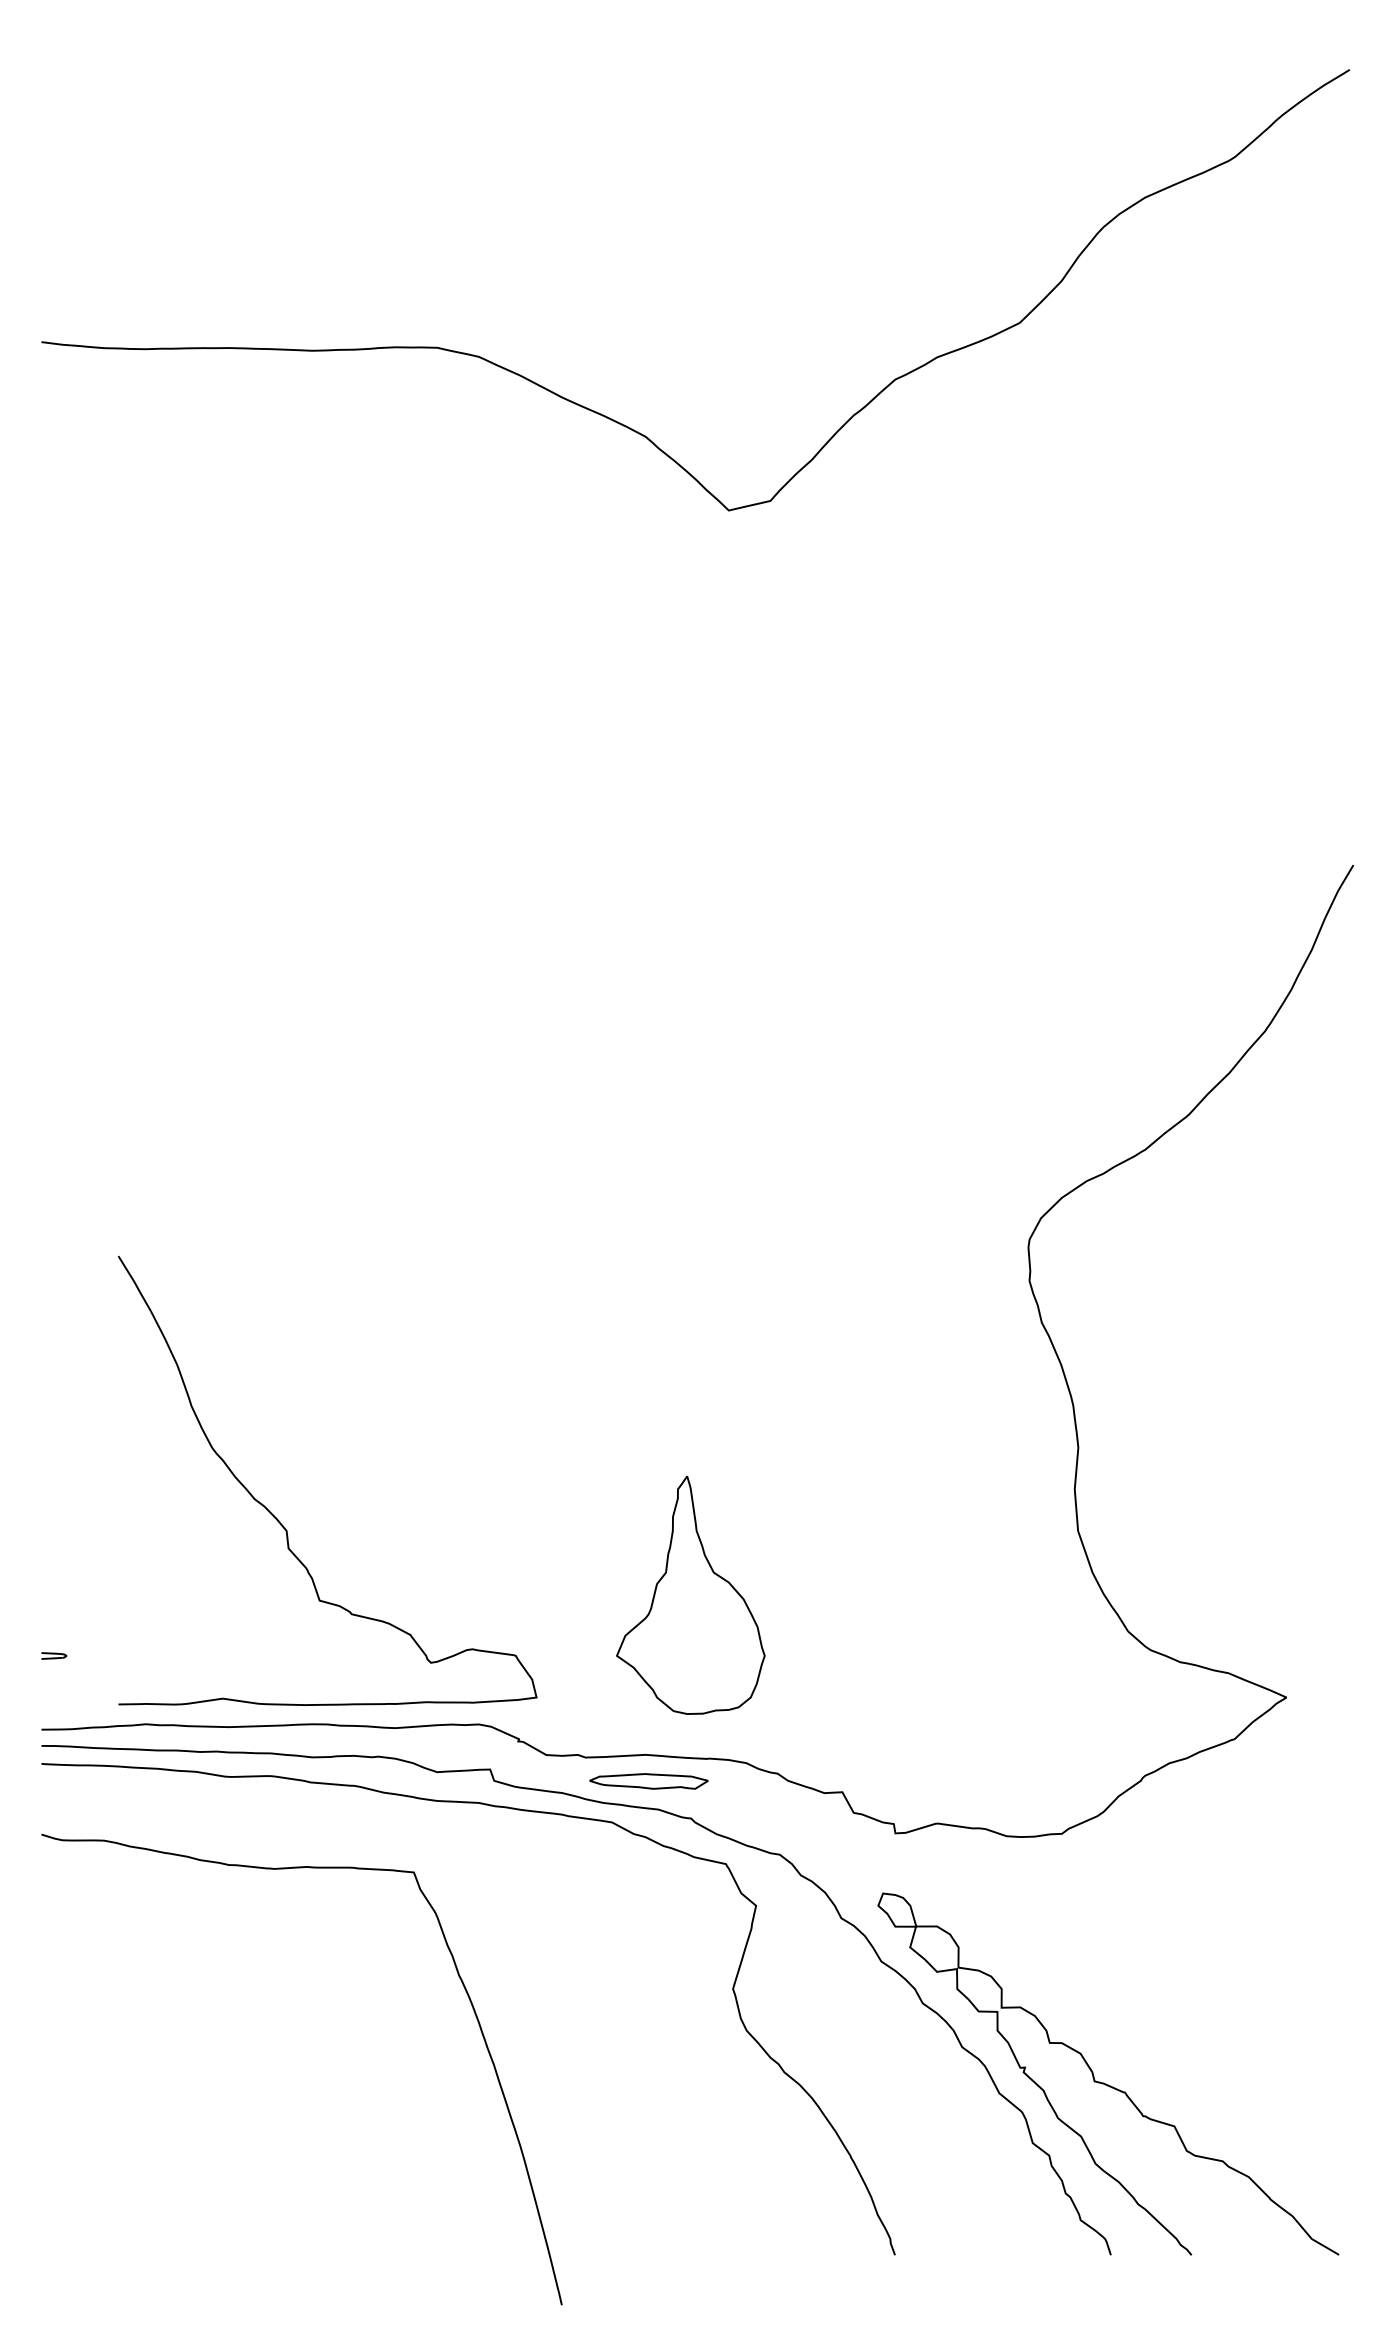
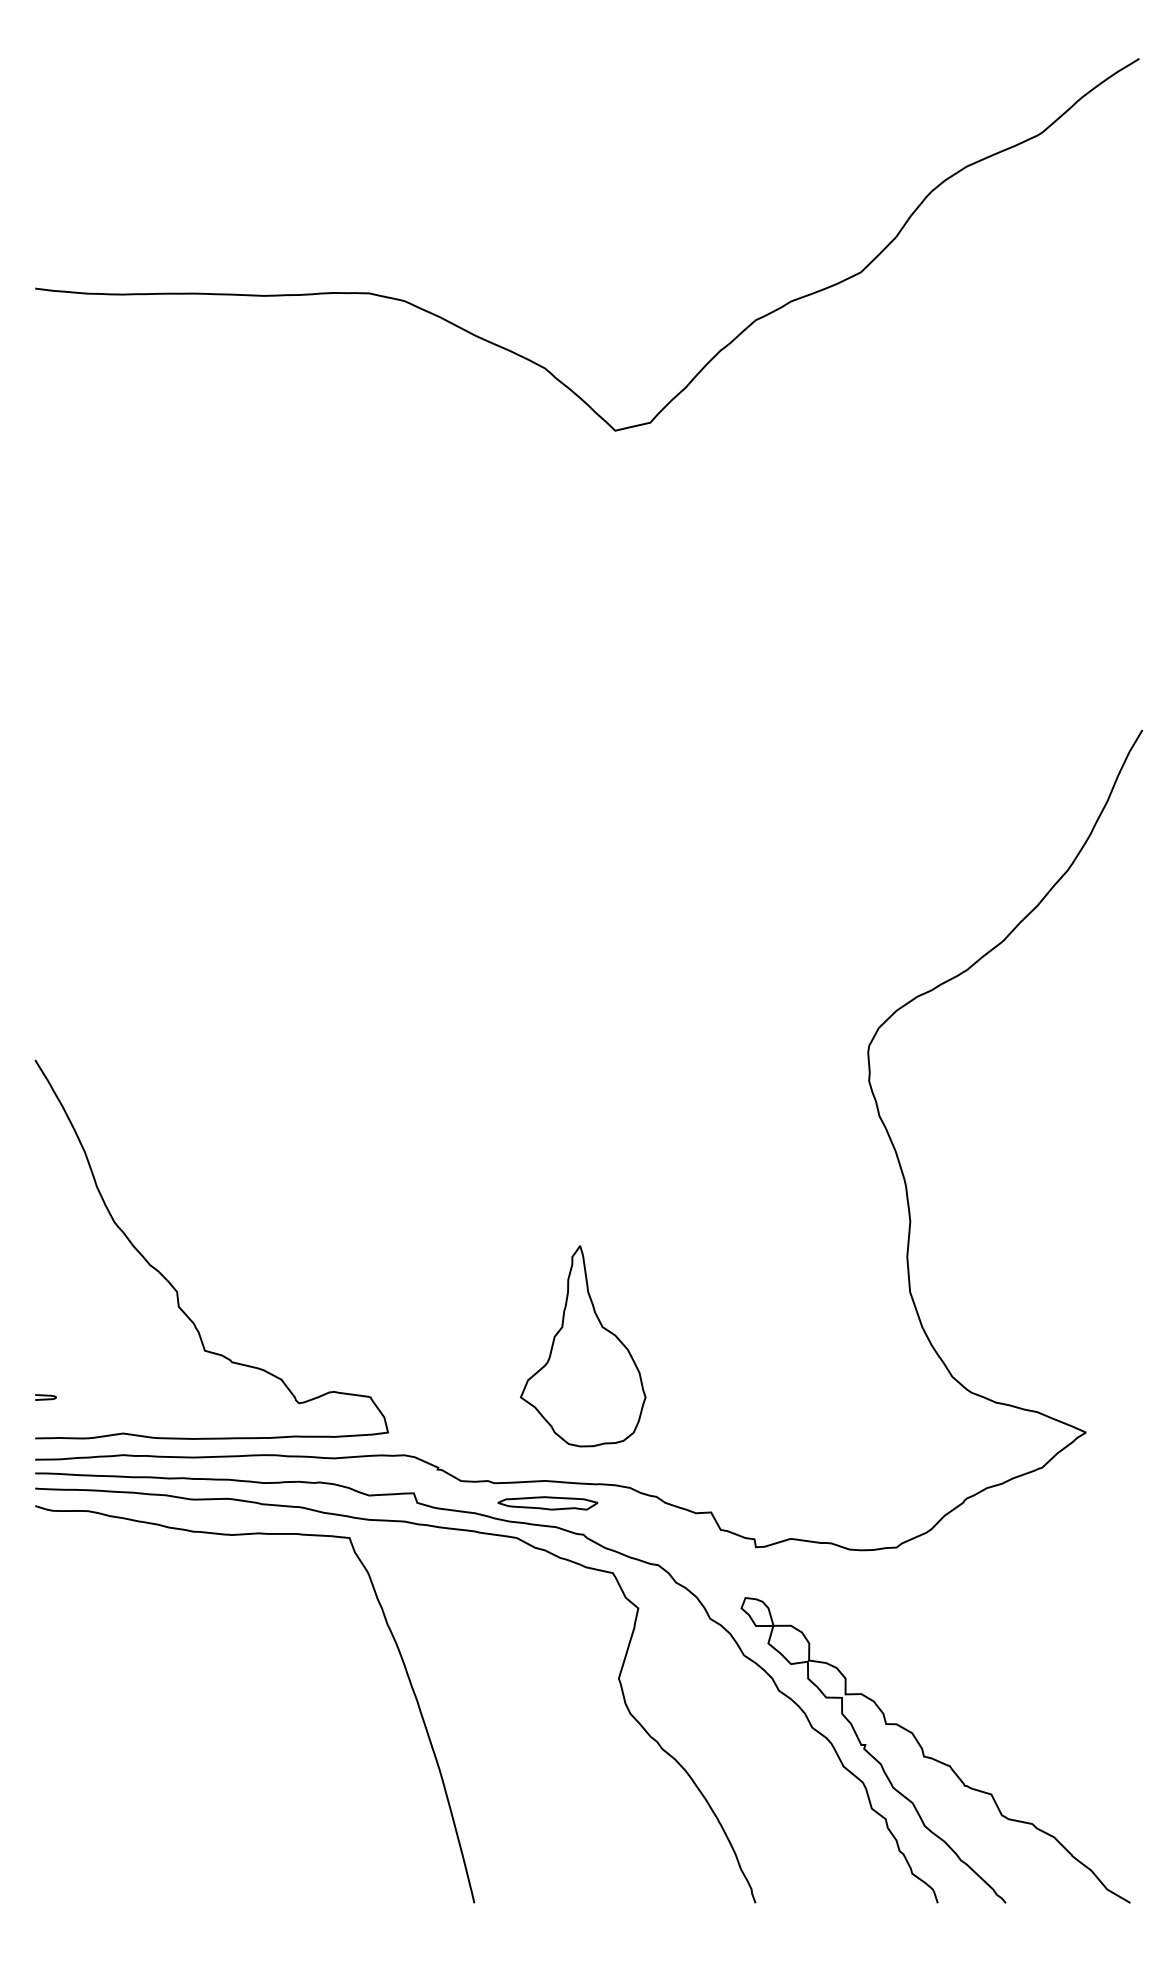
curve: (279, 1520) -> (171, 1283), moved
curve: (471, 2006) -> (398, 1651), moved

